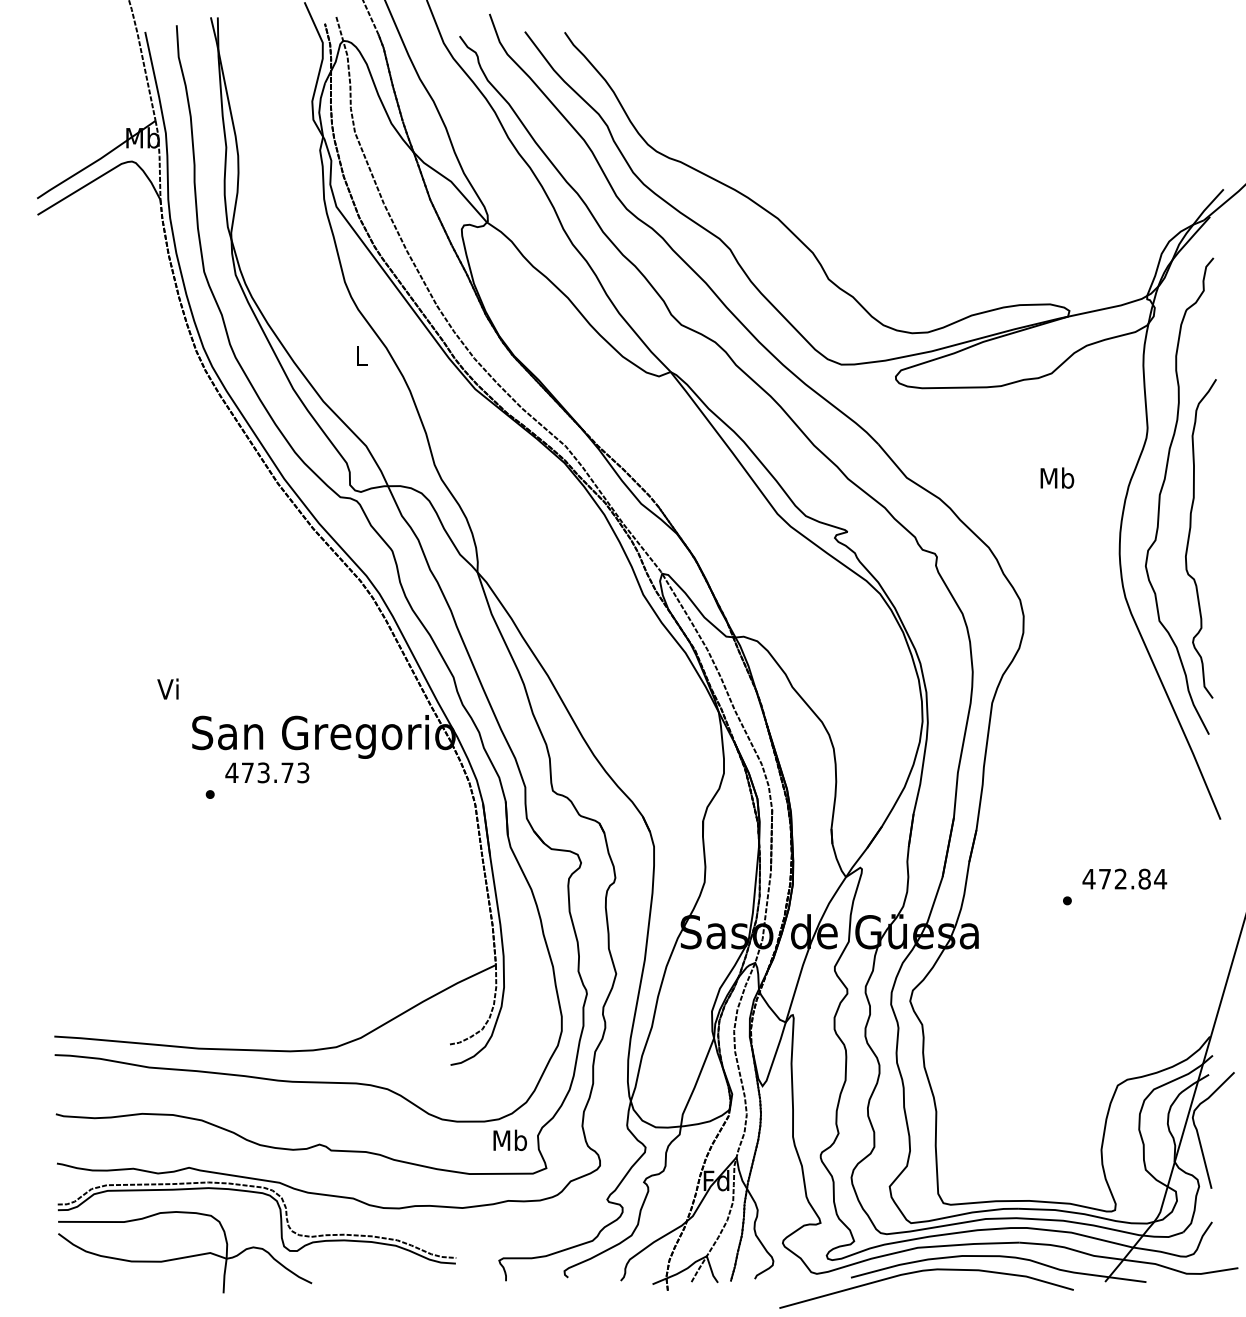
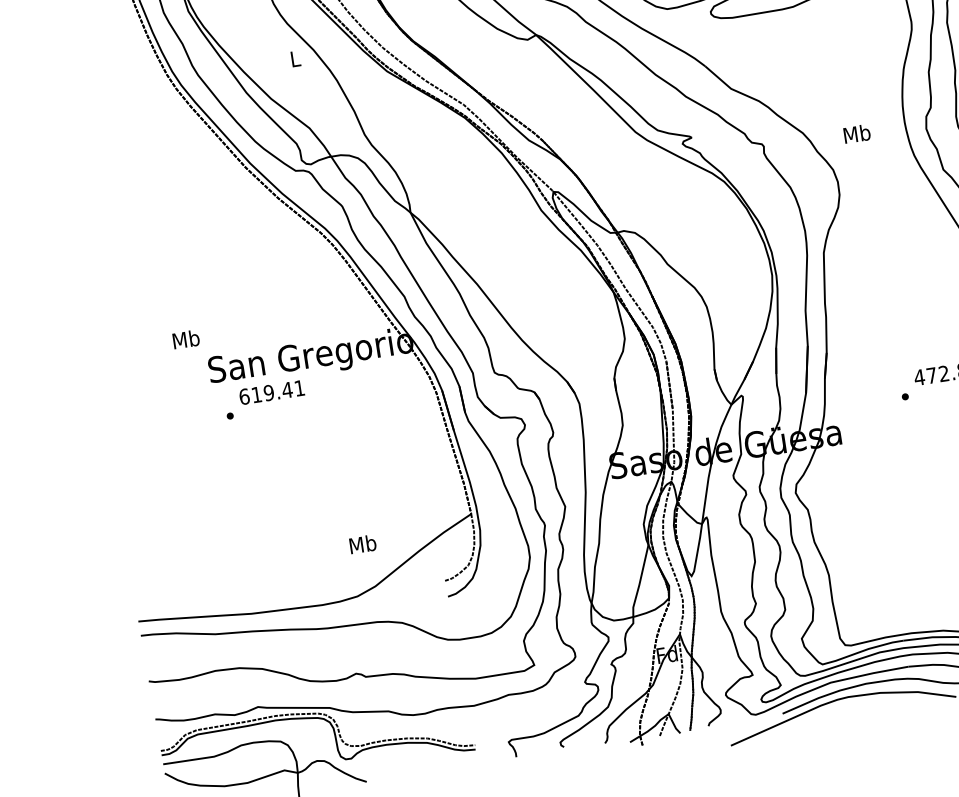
text: (1057, 477) -> (857, 133), moved
text: (169, 688) -> (186, 338), Vi -> Mb
text: (267, 772) -> (271, 392), 473.73 -> 619.41
text: (509, 1140) -> (362, 544), moved

